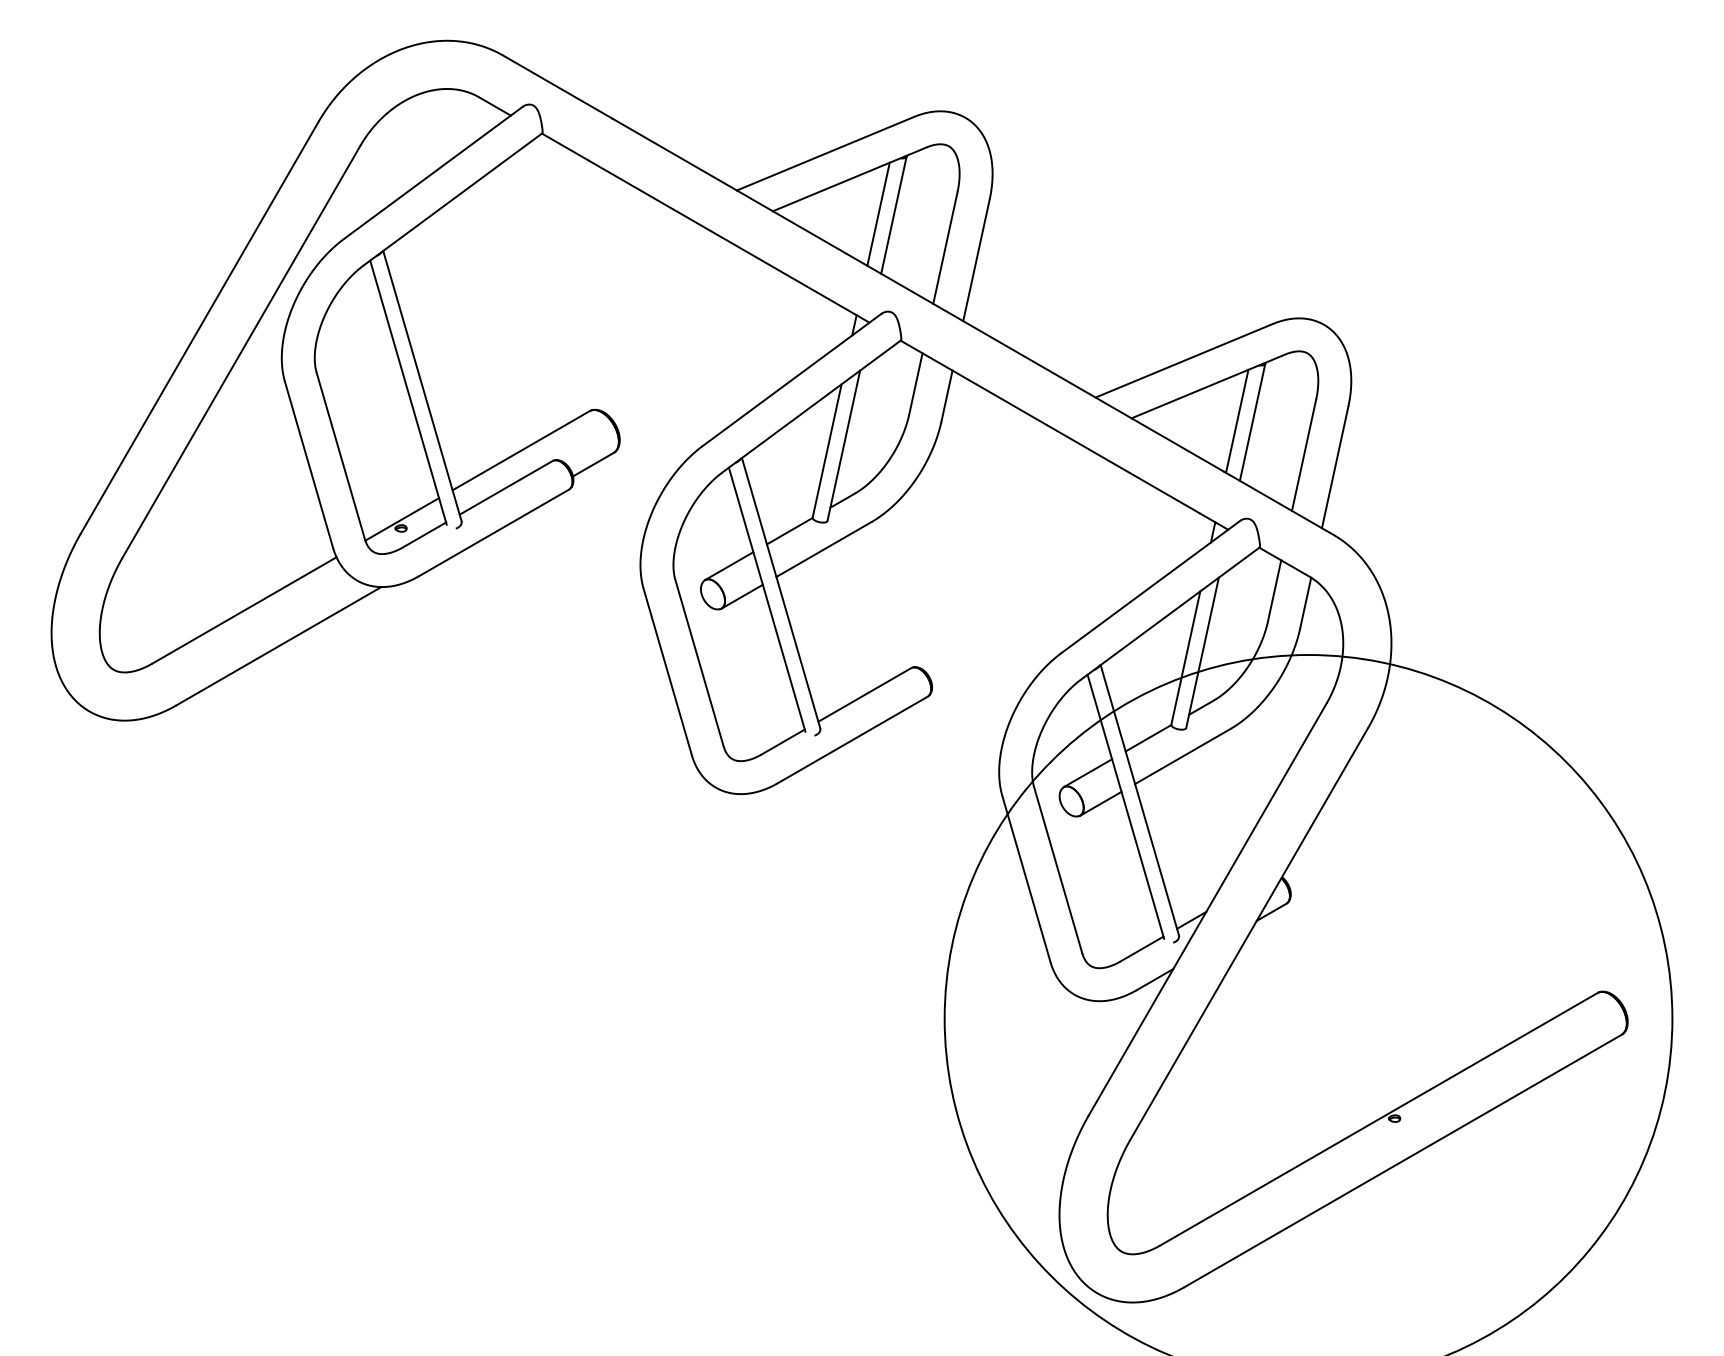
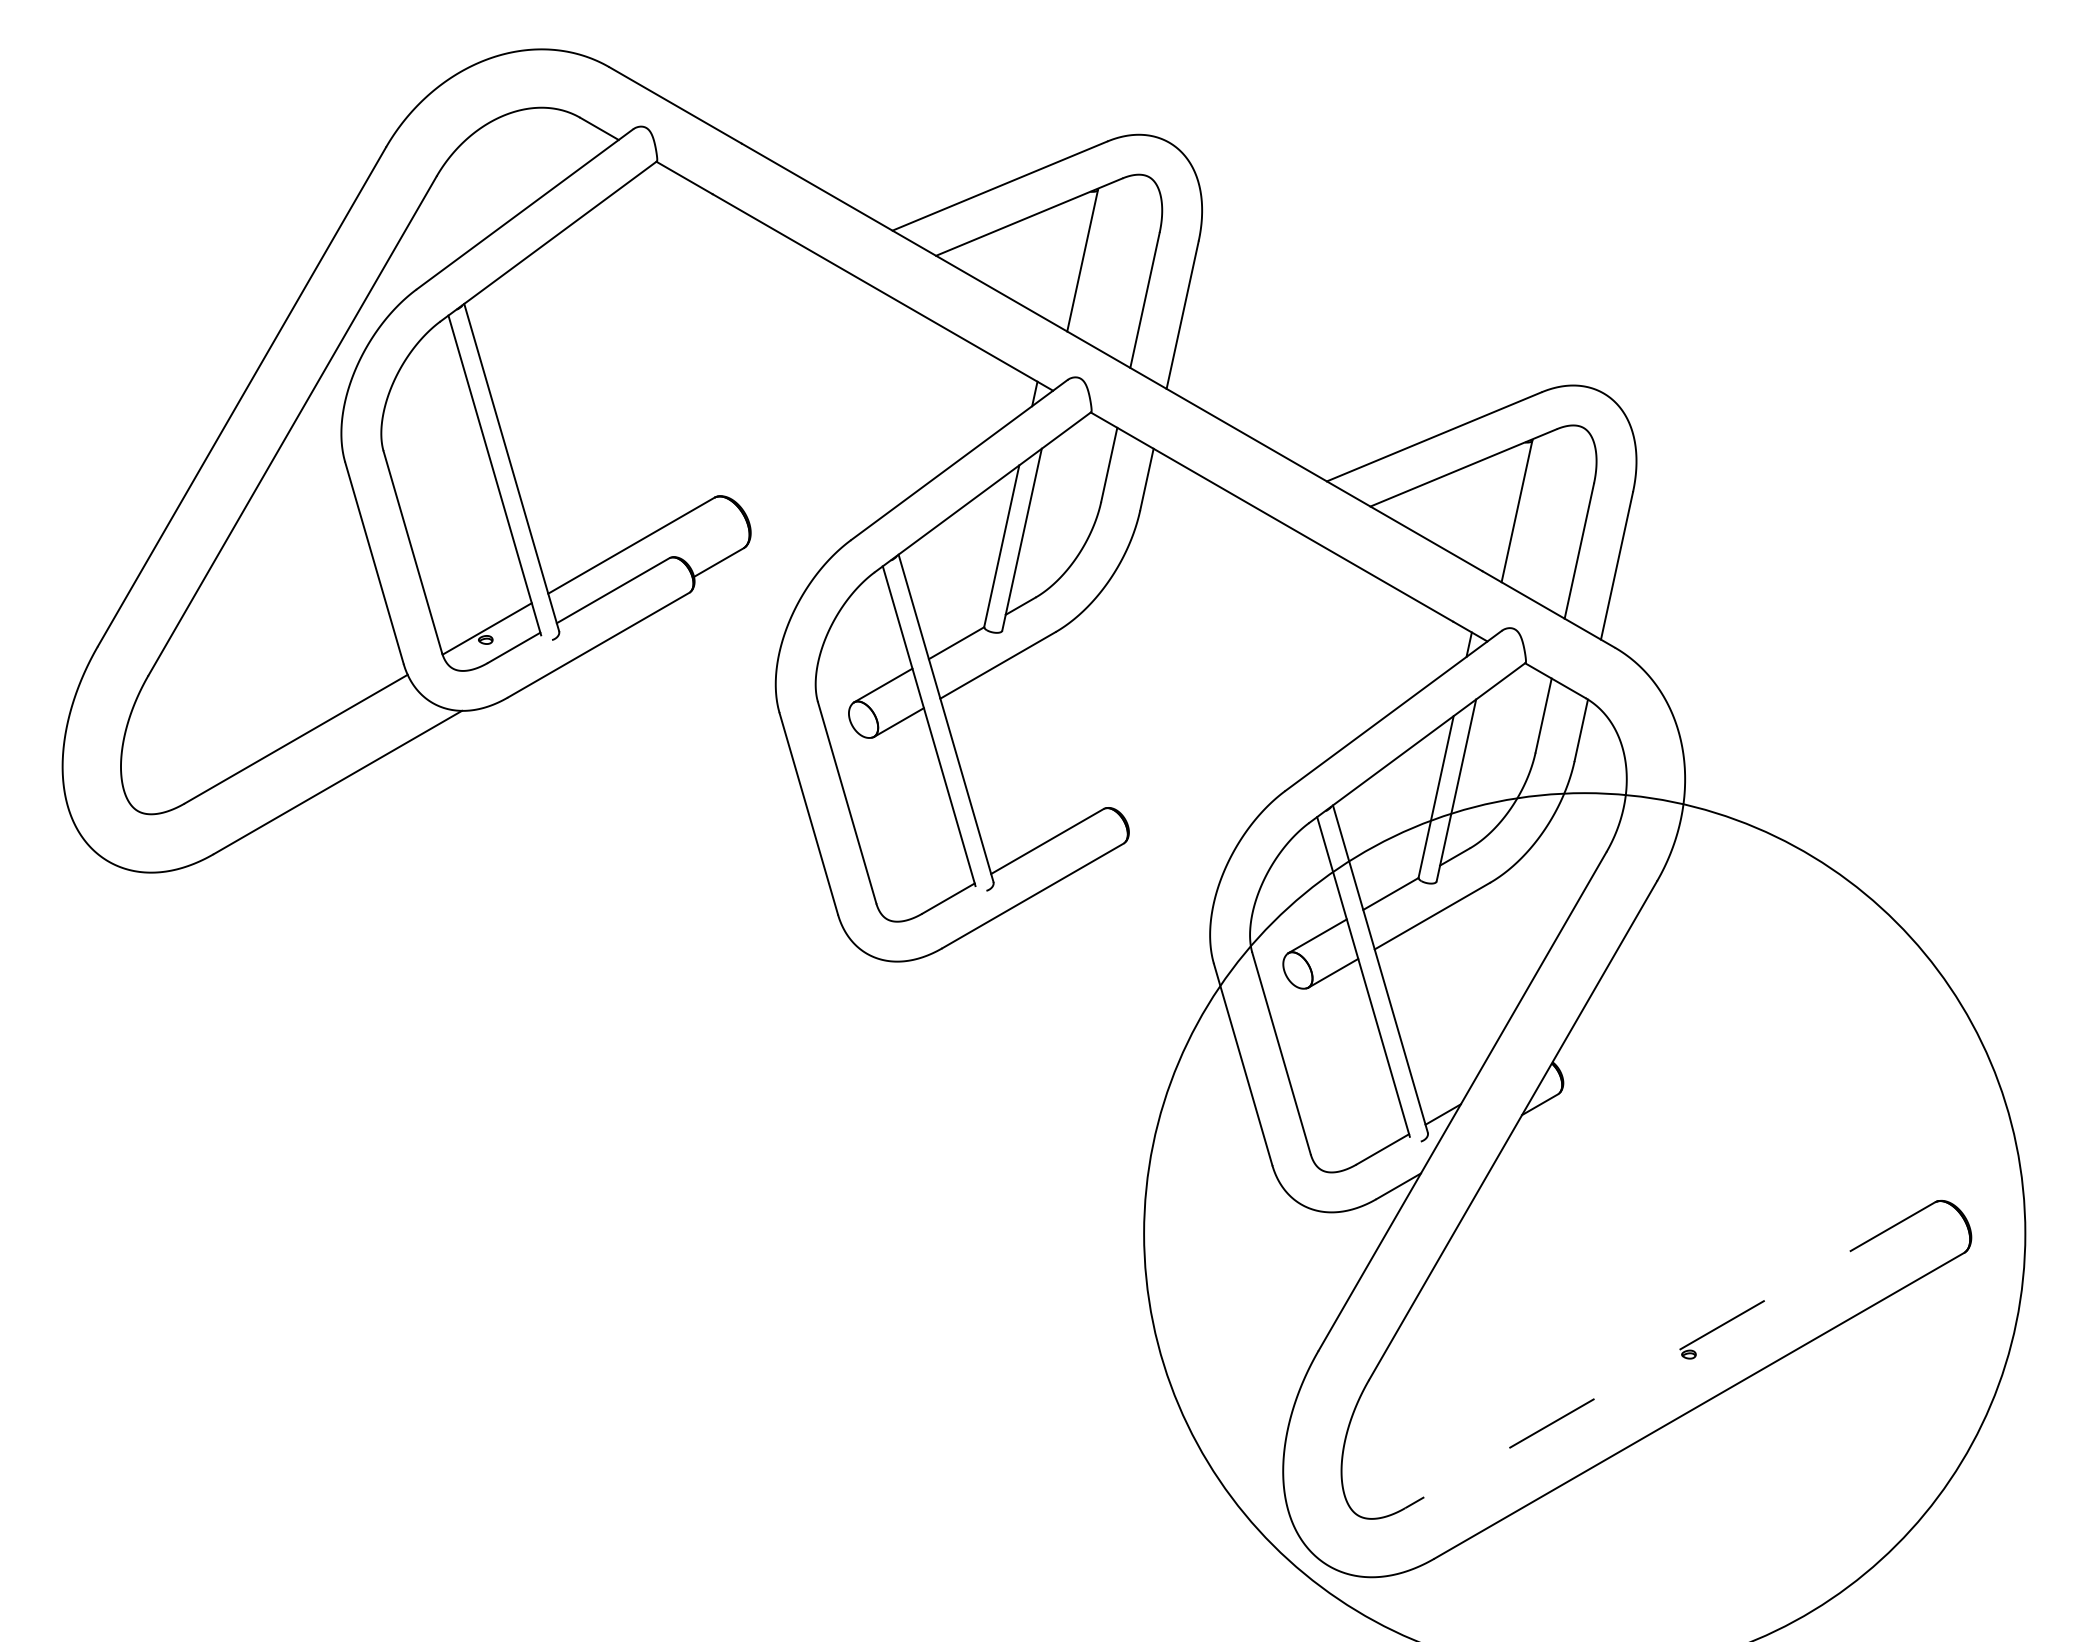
line: (878, 214) -> (1063, 259), removed
line: (1236, 420) -> (1497, 509), removed
line: (1379, 1119) -> (1670, 1355), solid -> dashed

